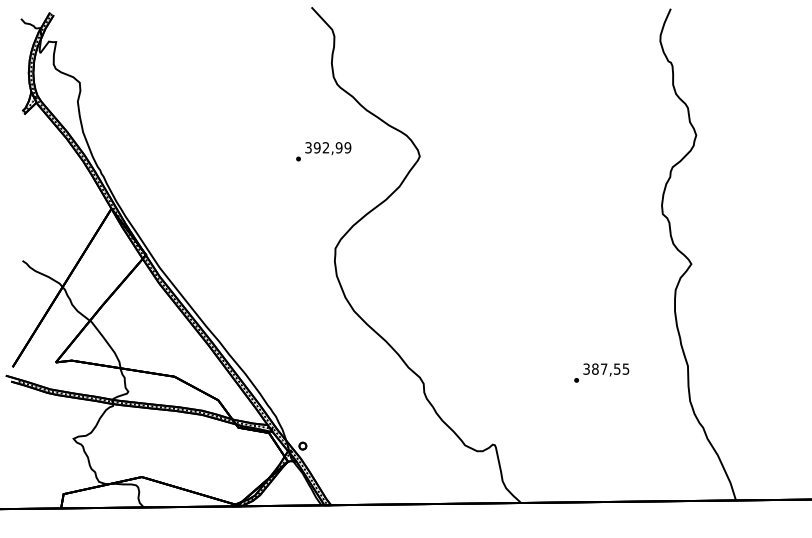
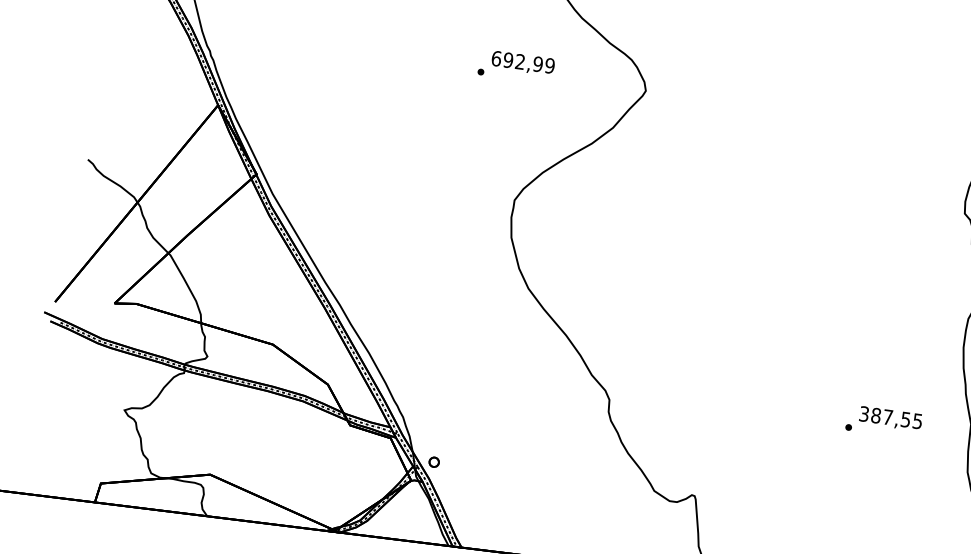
text: (308, 147) -> (496, 58), 392,99 -> 692,99
text: (601, 372) -> (883, 421), moved

